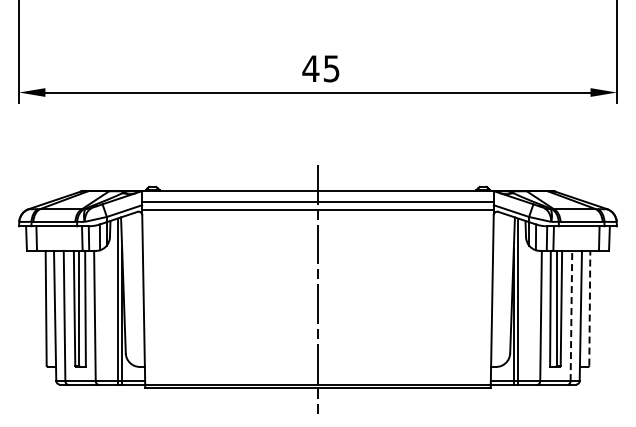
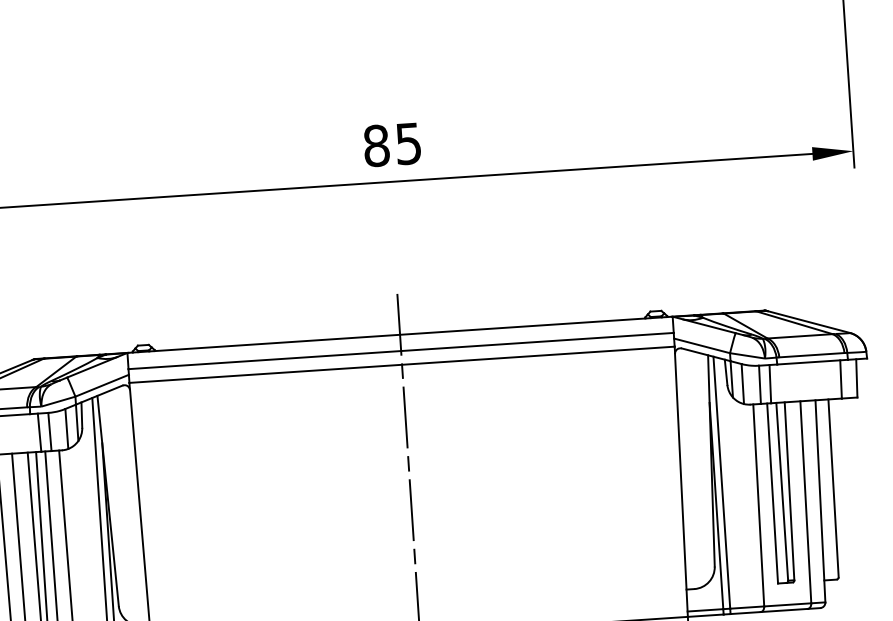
text: (310, 68) -> (375, 145), 45 -> 85
line: (589, 307) -> (832, 487), dashed -> solid
line: (571, 315) -> (805, 501), dashed -> solid

